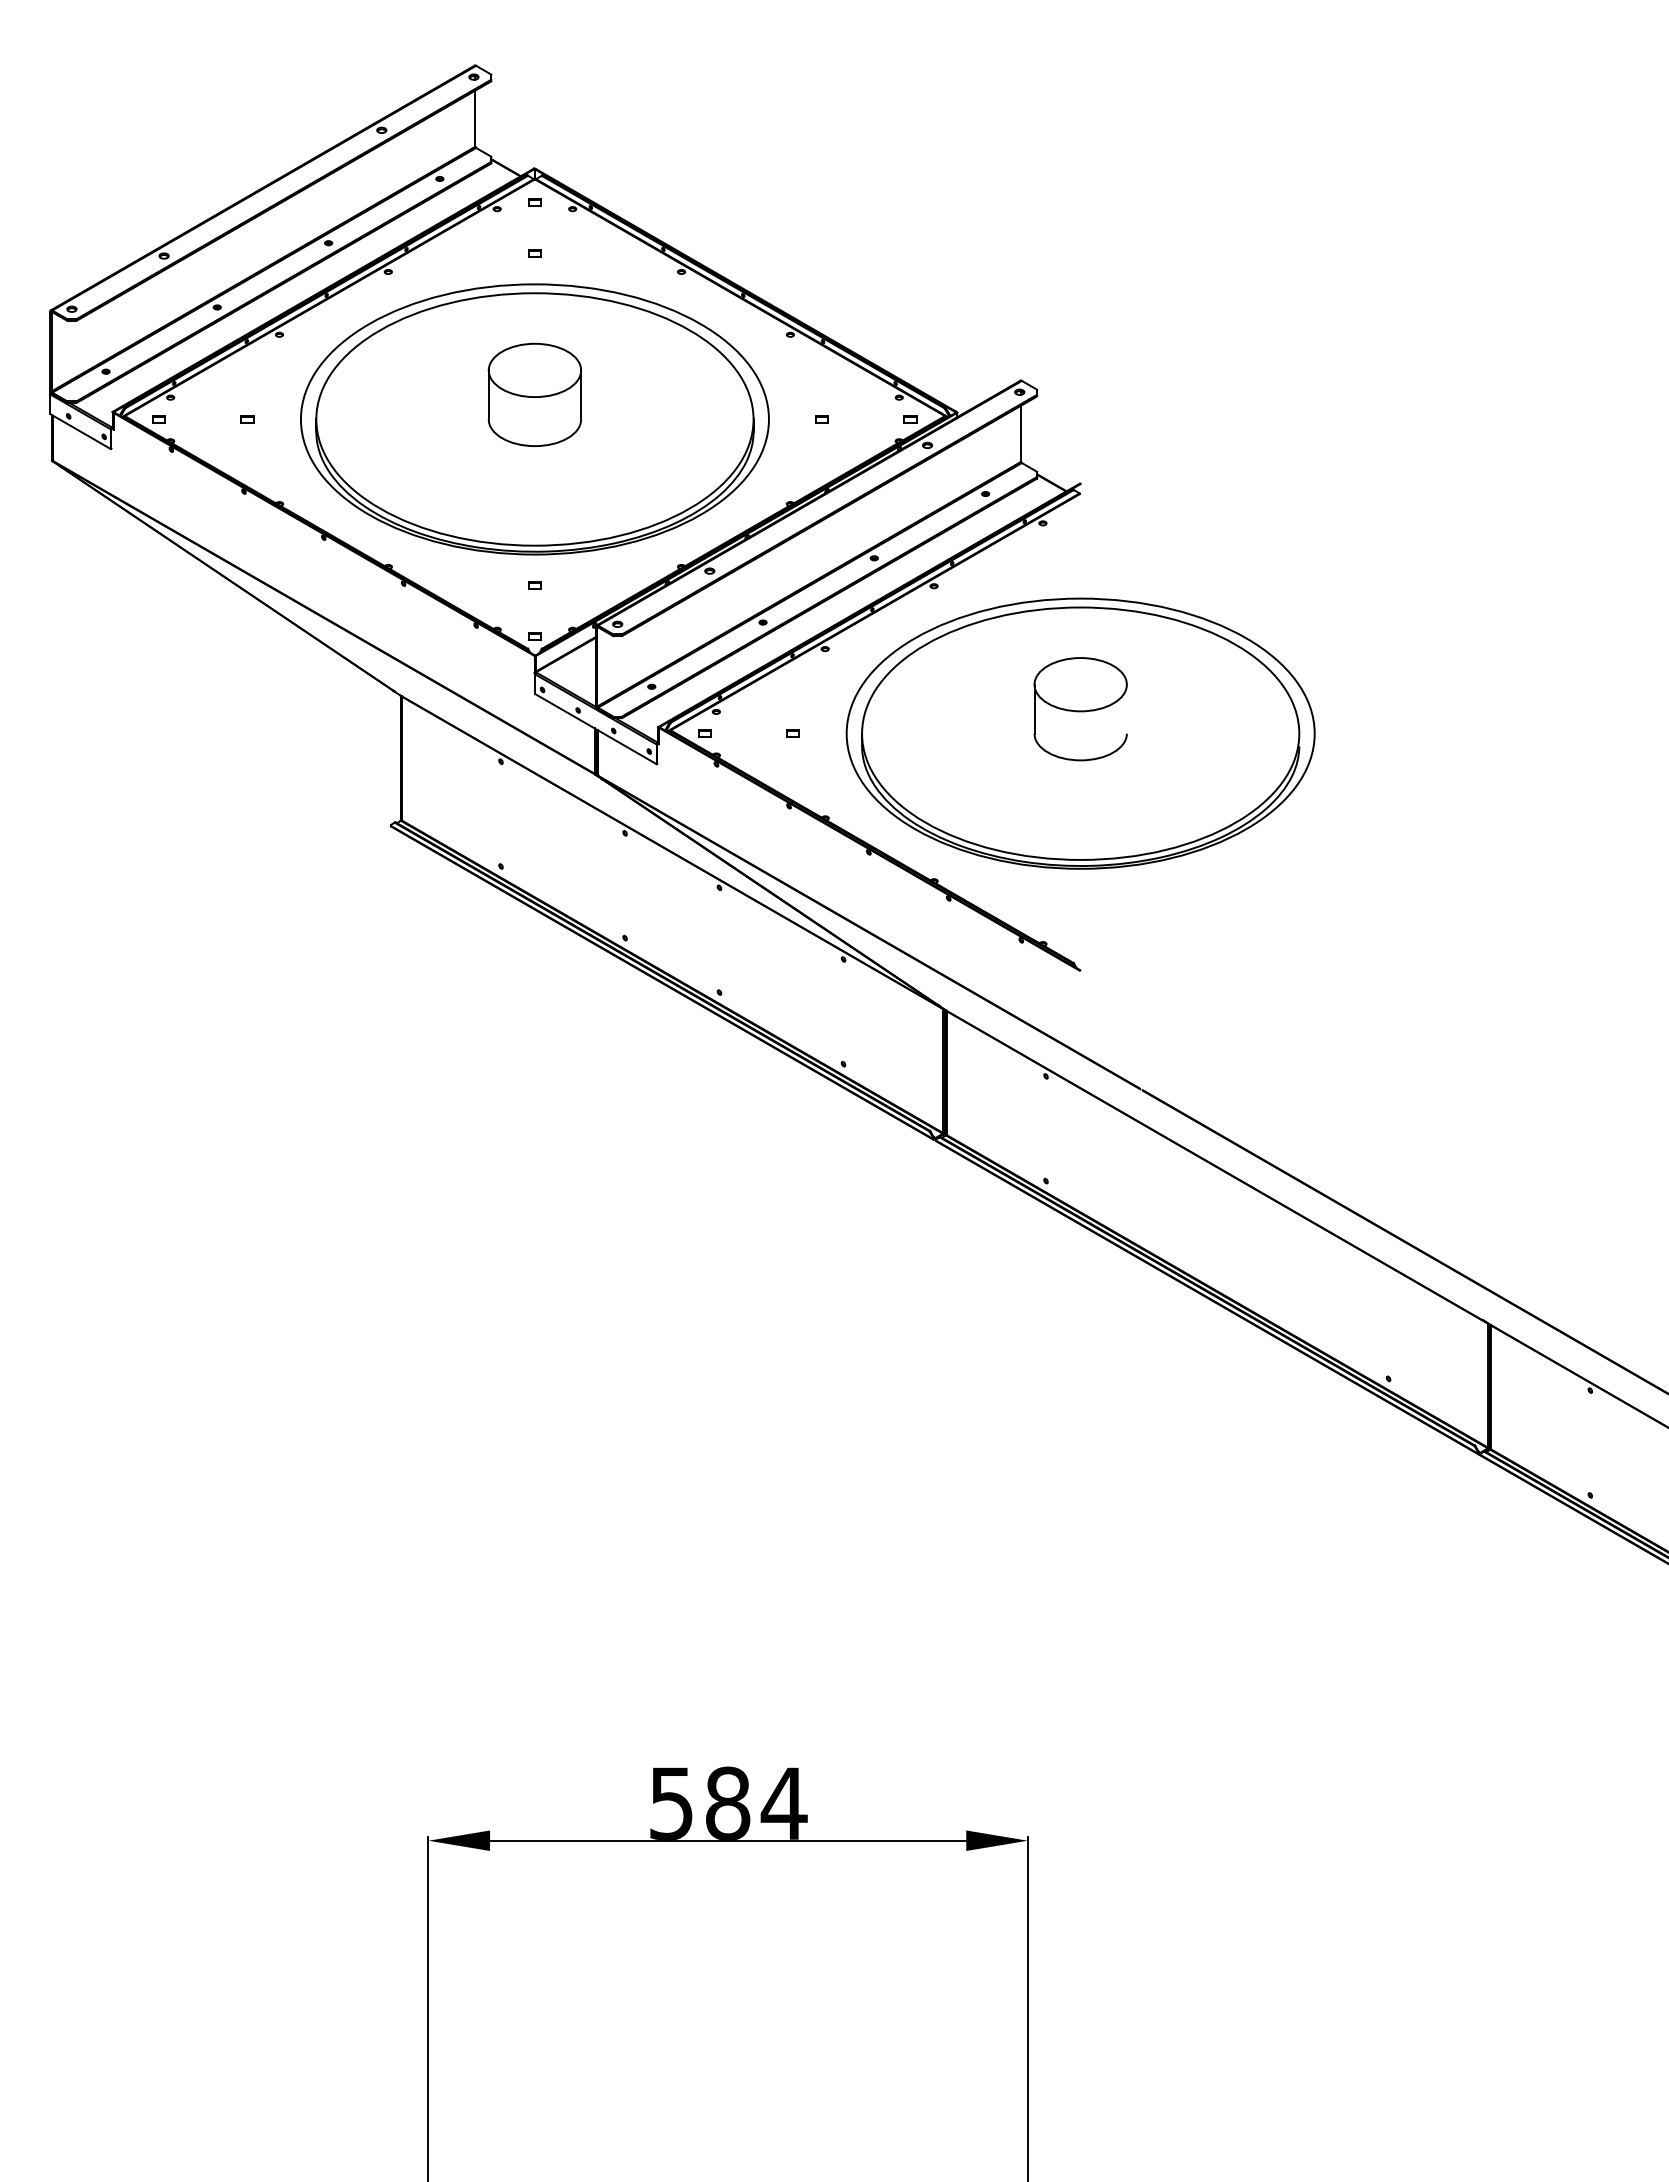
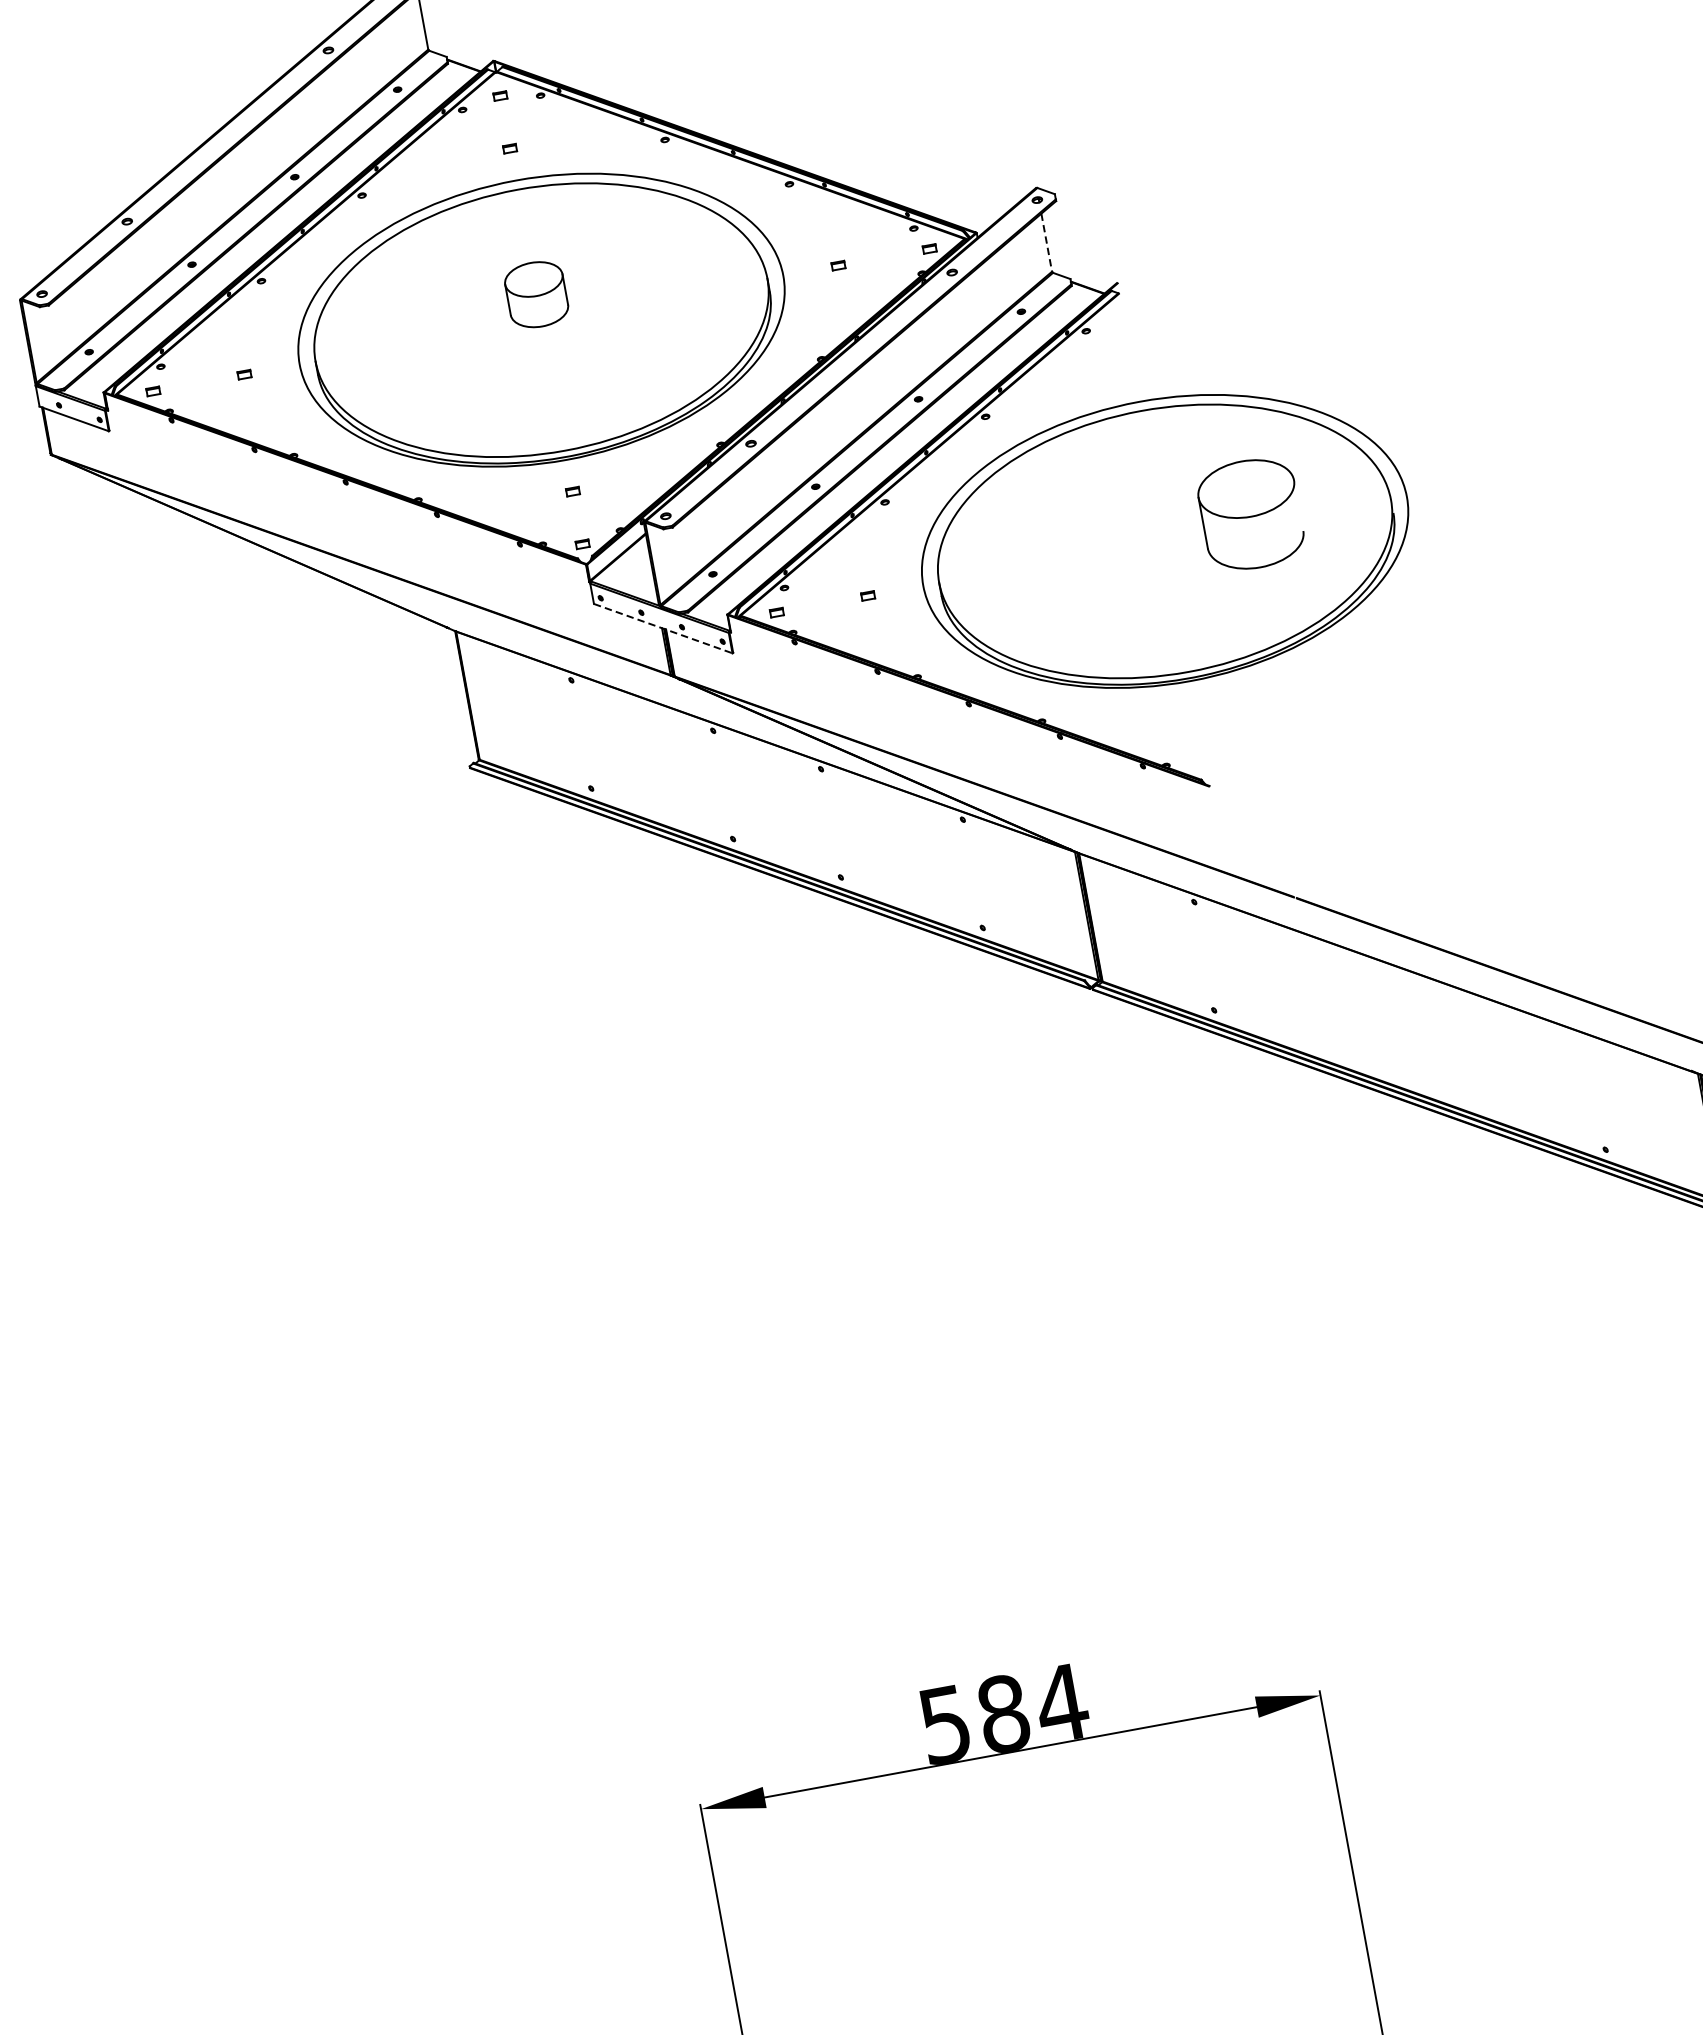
part: (534, 394) -> (536, 294), size x0.6
line: (1021, 434) -> (1047, 243), solid -> dashed
part: (1080, 709) -> (1250, 514), moved
line: (595, 729) -> (662, 629), solid -> dashed

